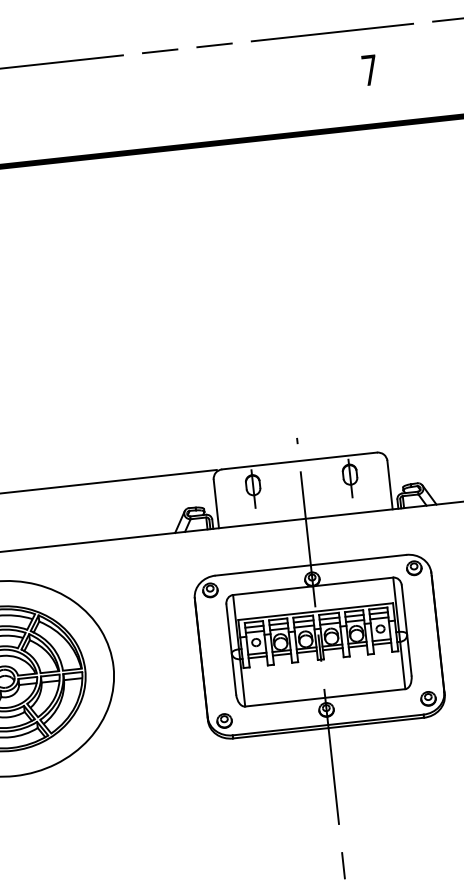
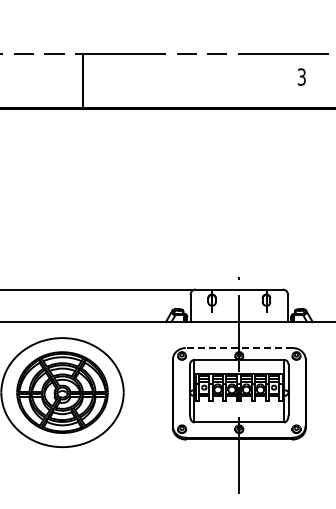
text: (369, 69) -> (301, 76), 7 -> 3
line: (311, 565) -> (239, 348), solid -> dashed

